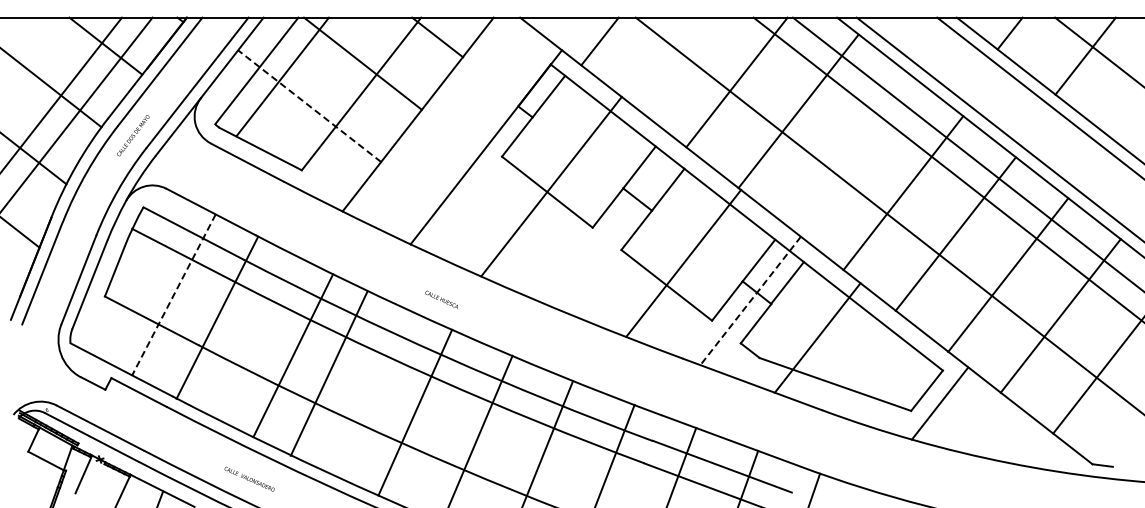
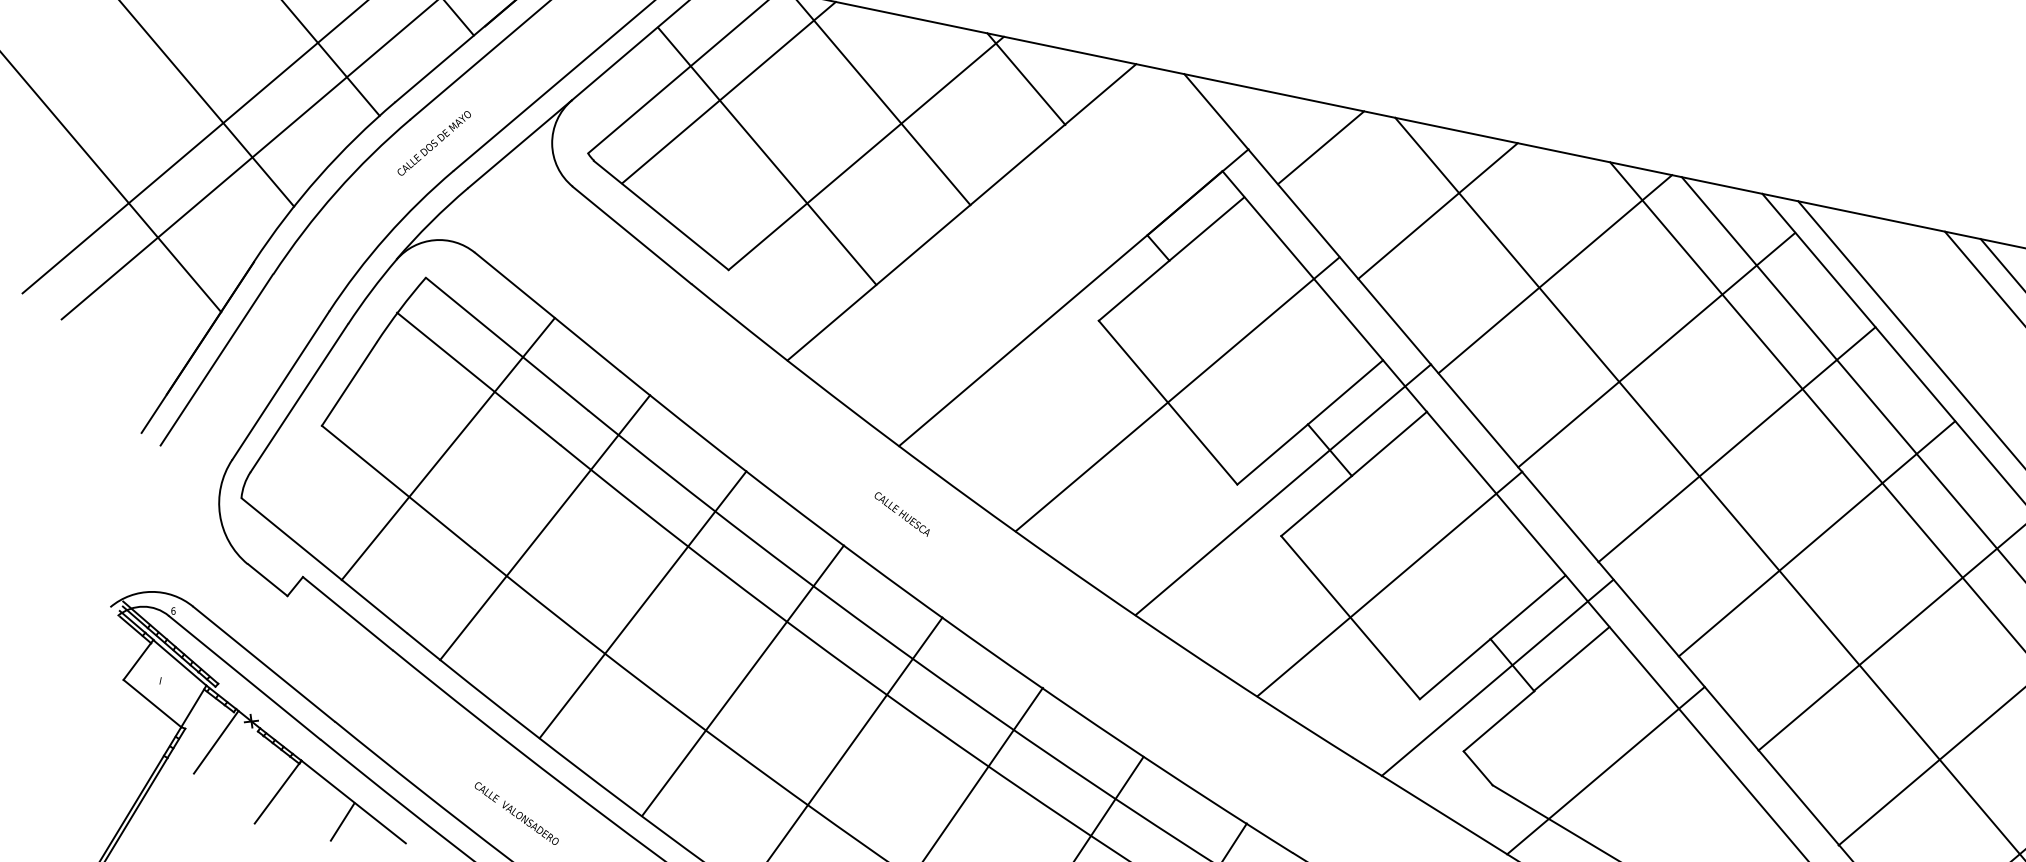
line: (668, 61) -> (1438, 210), added
line: (309, 106) -> (766, 156), dashed -> solid
line: (851, 152) -> (1737, 445), added
line: (617, 225) -> (1283, 489), added
line: (173, 294) -> (447, 448), dashed -> solid
text: (441, 299) -> (901, 513), moved
line: (750, 301) -> (1497, 678), dashed -> solid
line: (217, 317) -> (545, 527), moved
line: (328, 373) -> (741, 680), moved

